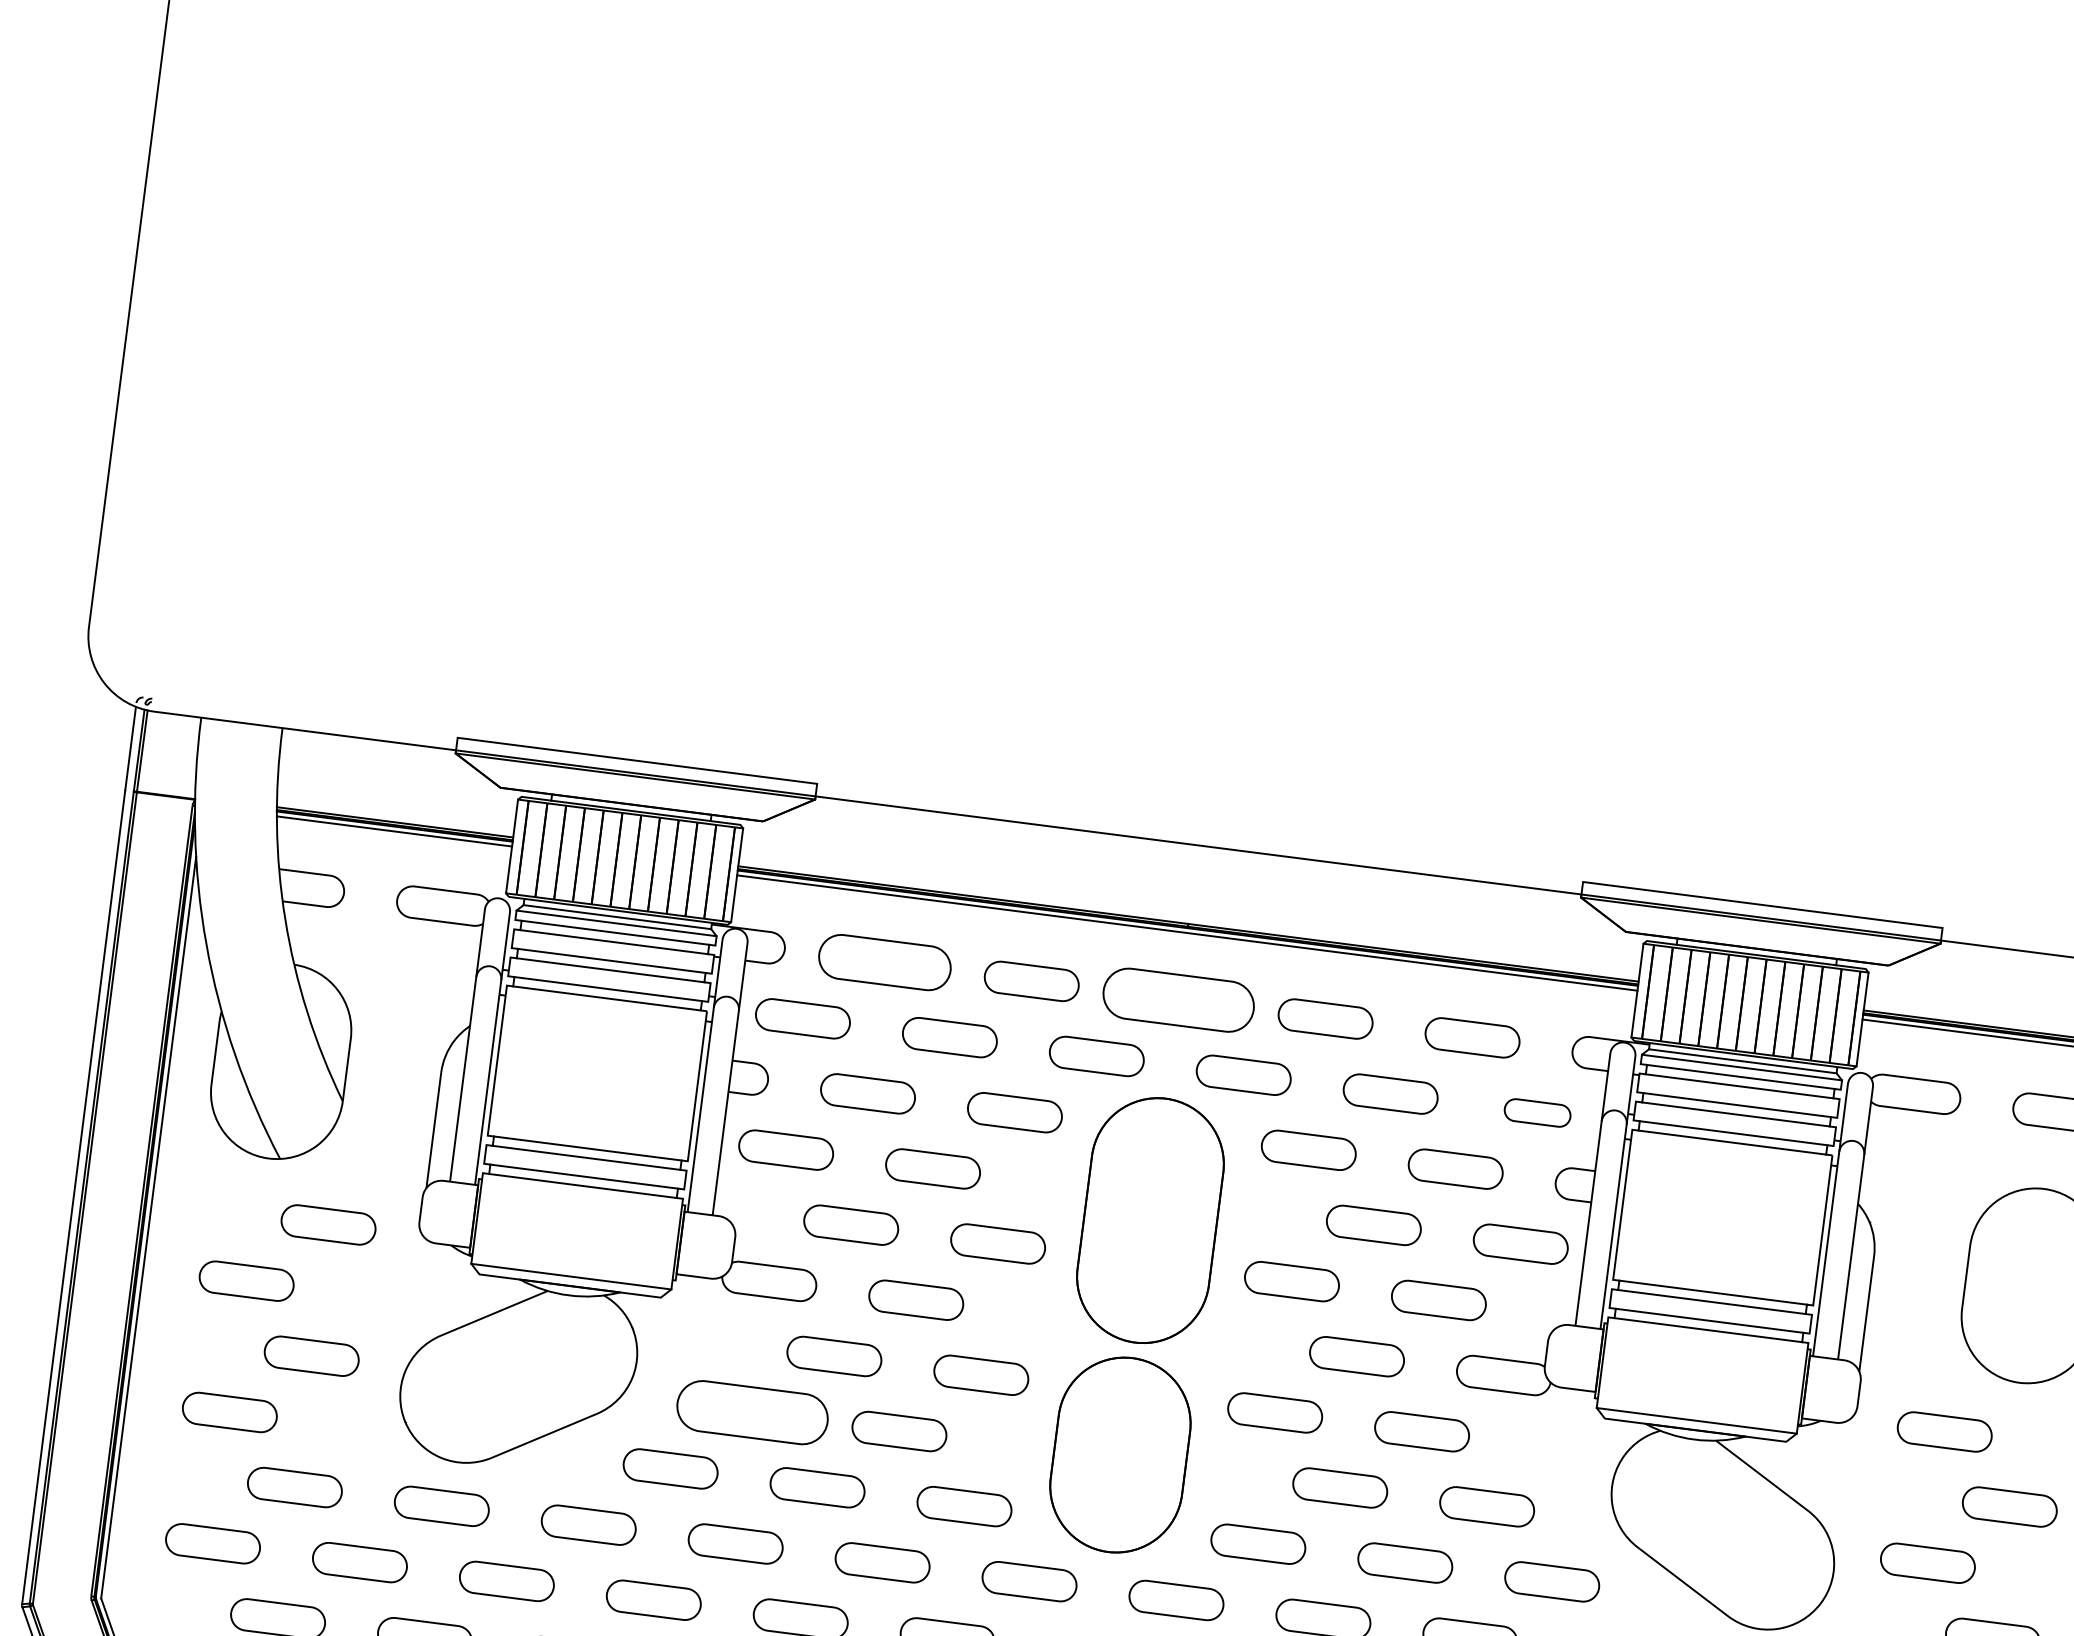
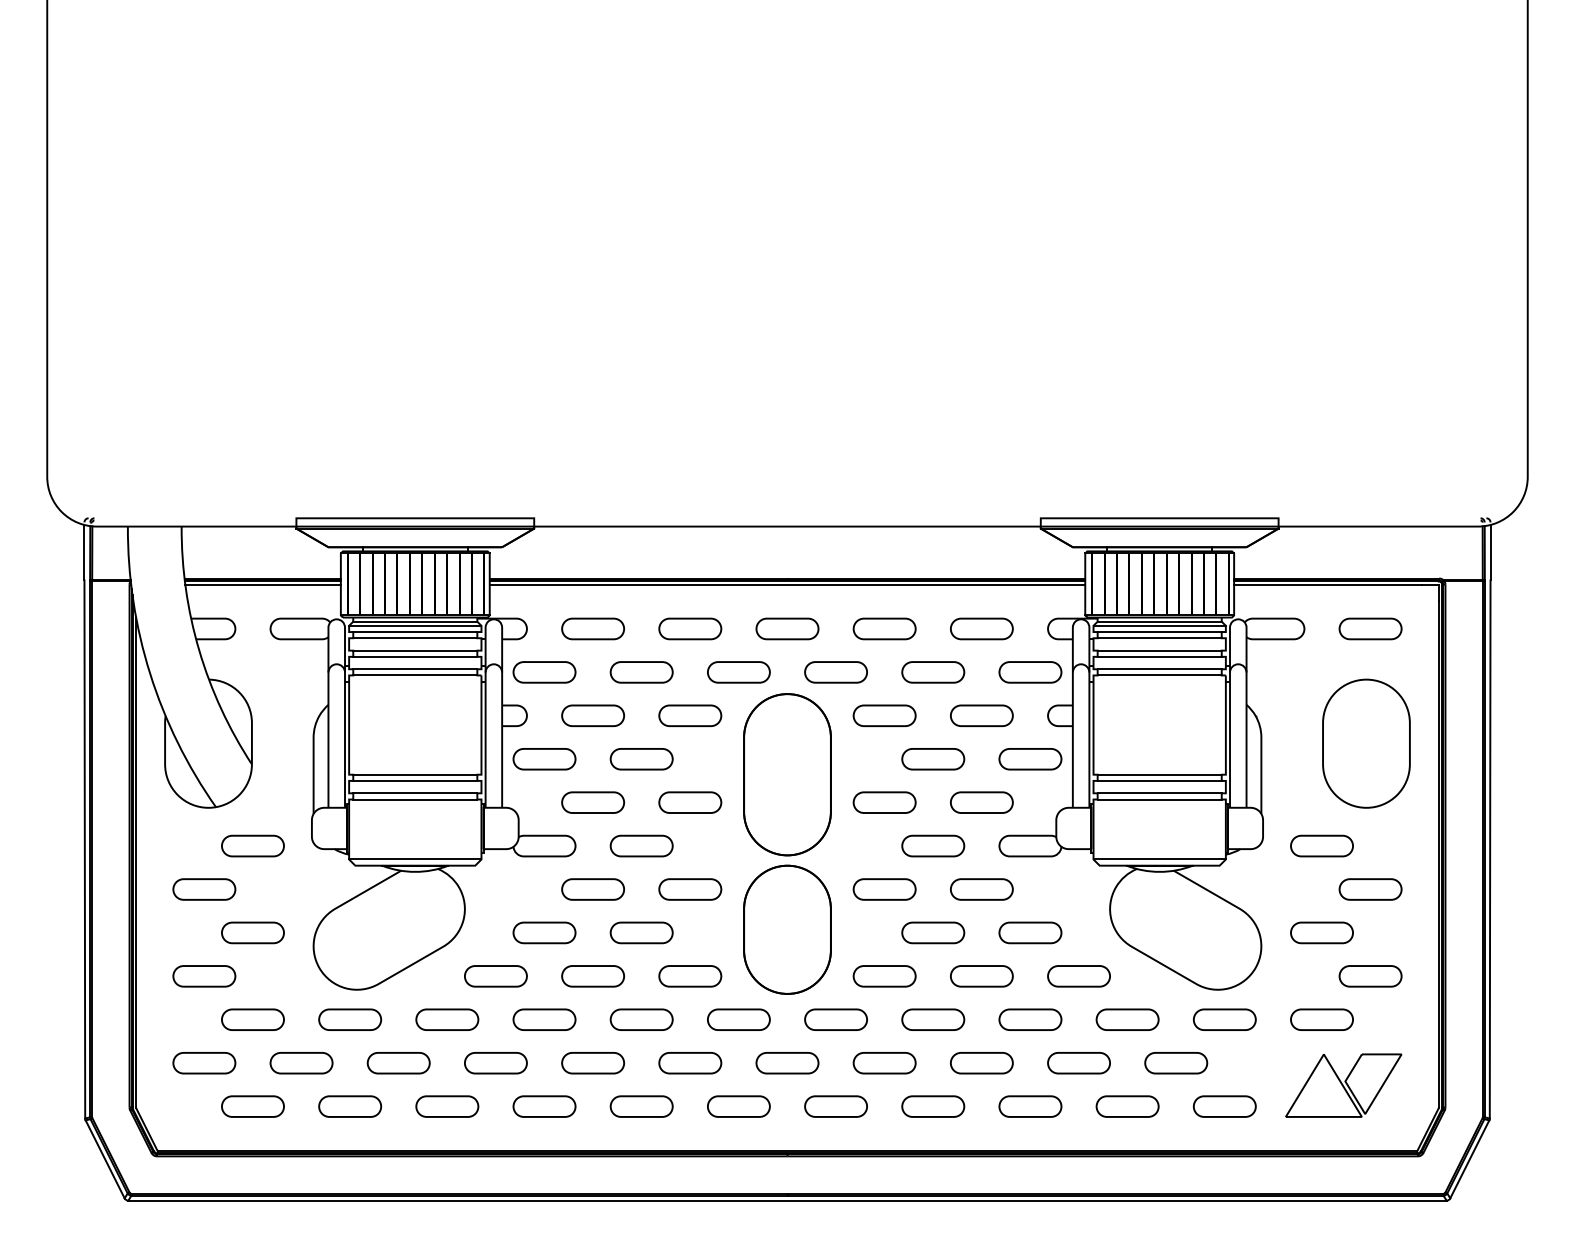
part: (883, 961) -> (592, 628), size x0.71
part: (1178, 999) -> (787, 628), size x0.62
part: (1537, 1113) -> (1030, 672), size x1.43
part: (752, 1412) -> (544, 932), size x0.62

